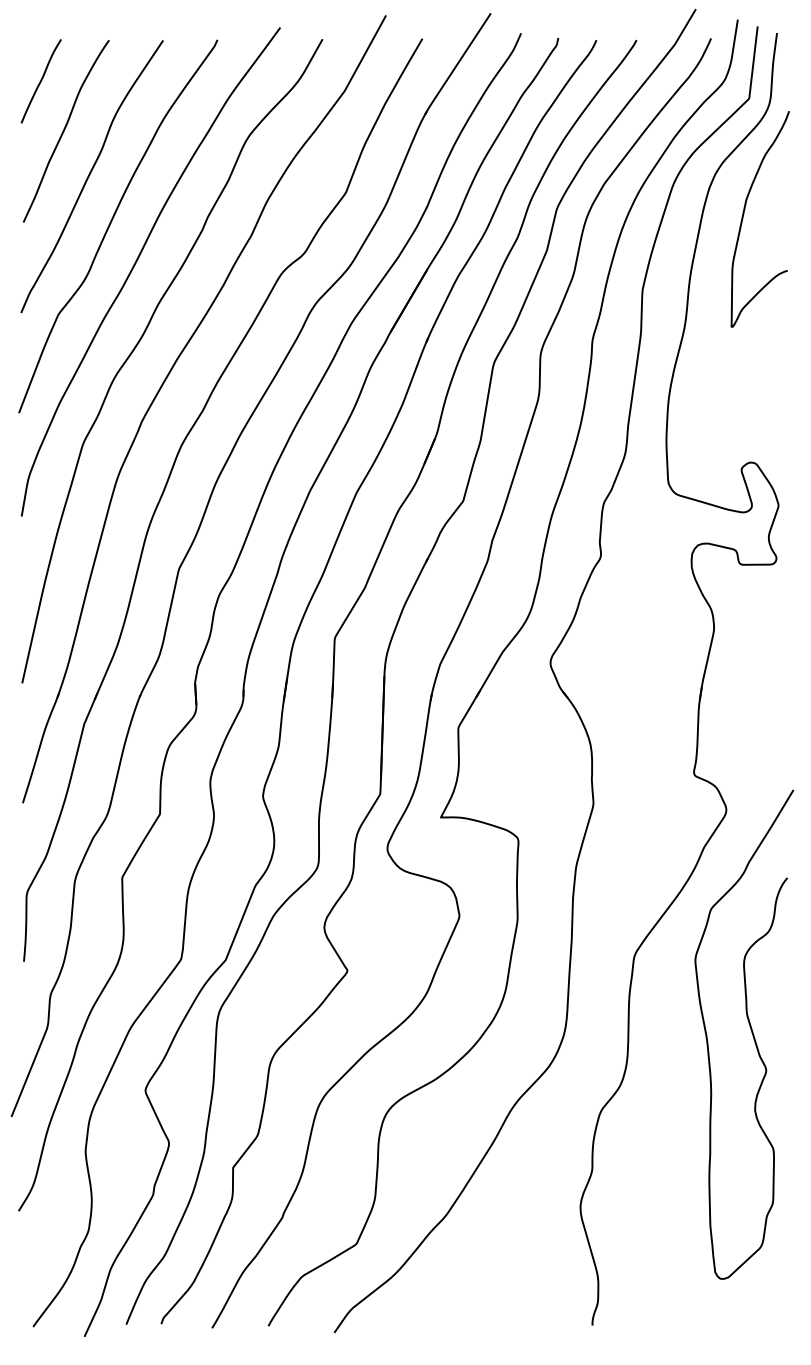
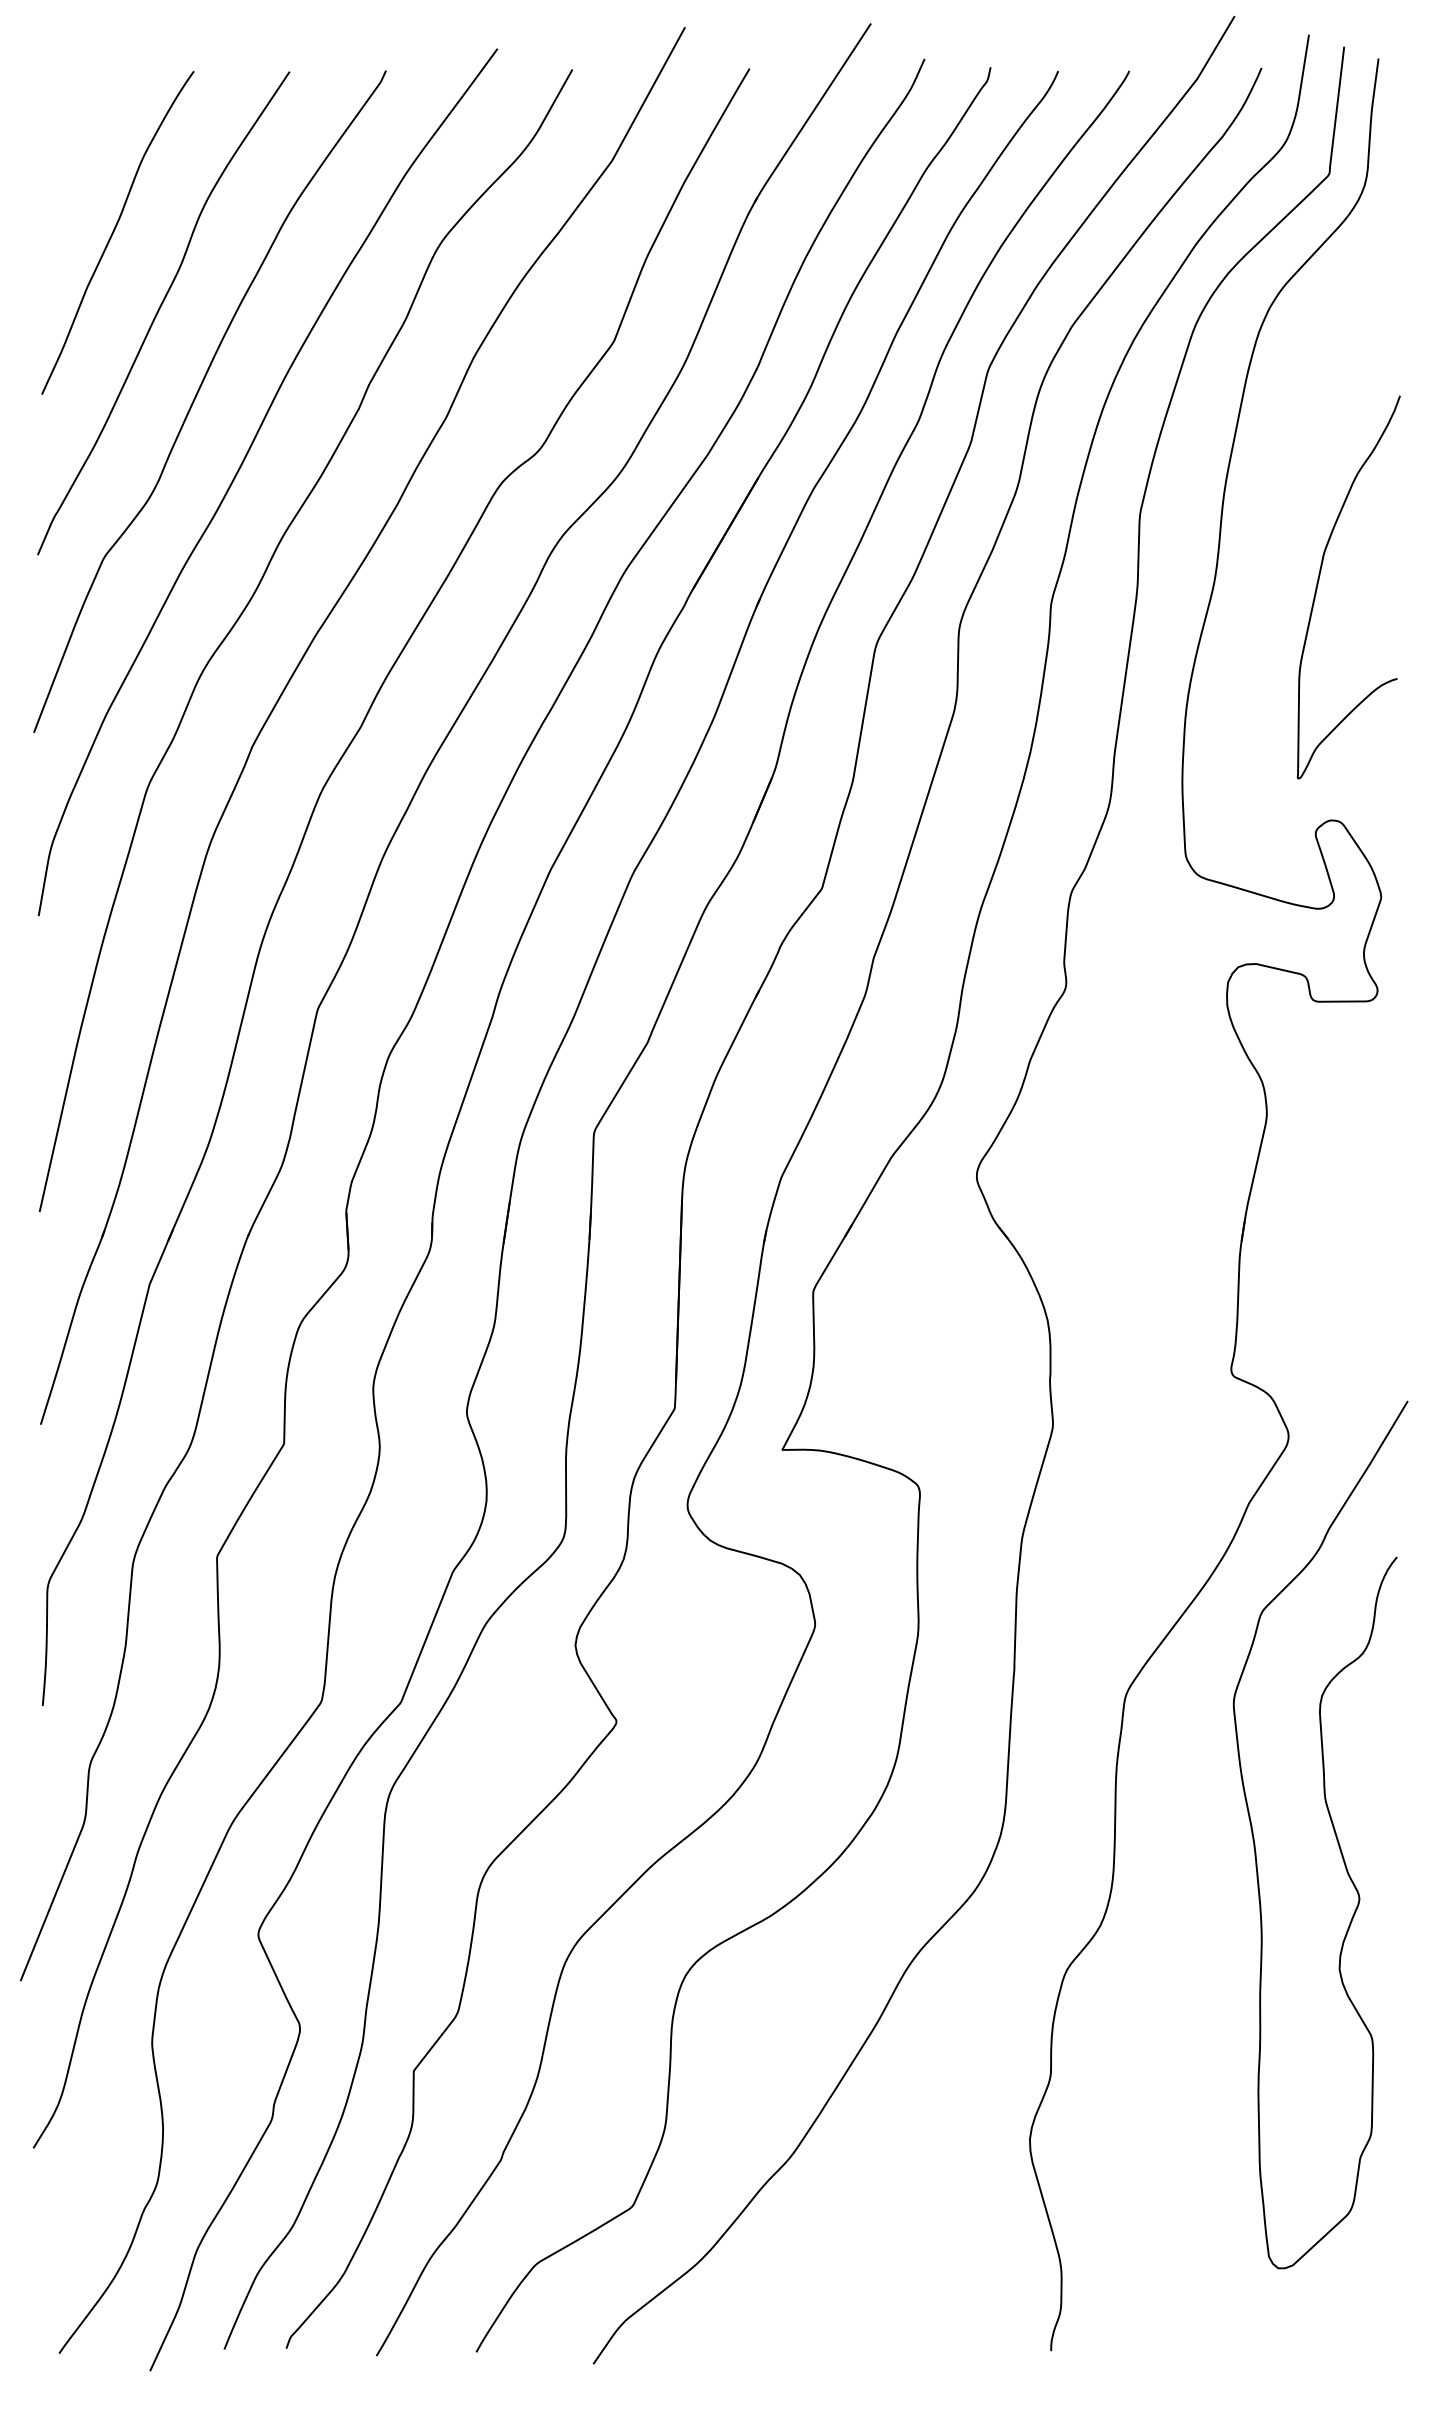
curve: (40, 81) -> (72, 144), removed
curve: (744, 214) -> (1320, 579), moved

